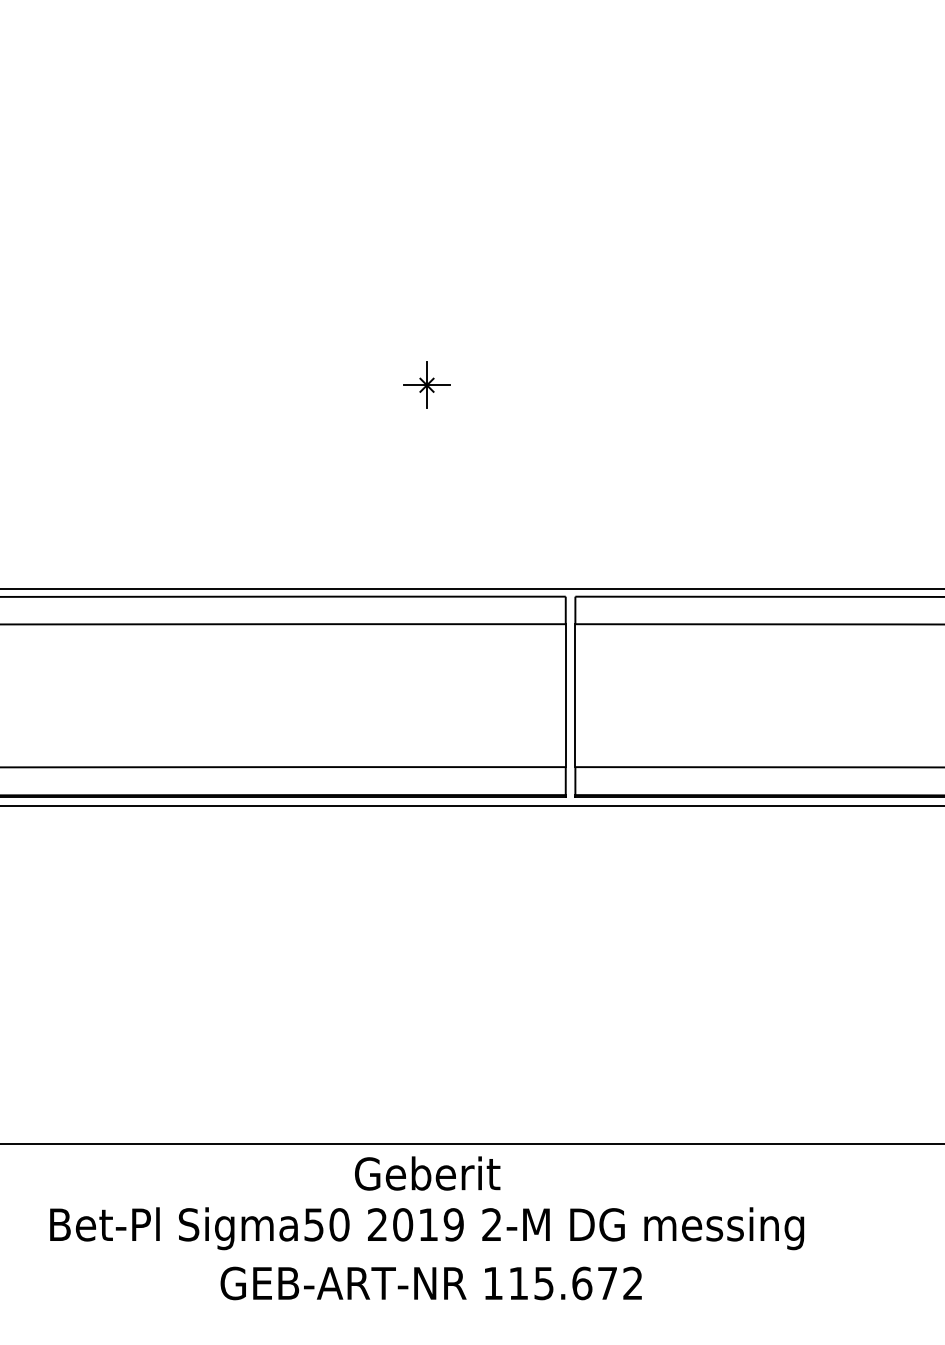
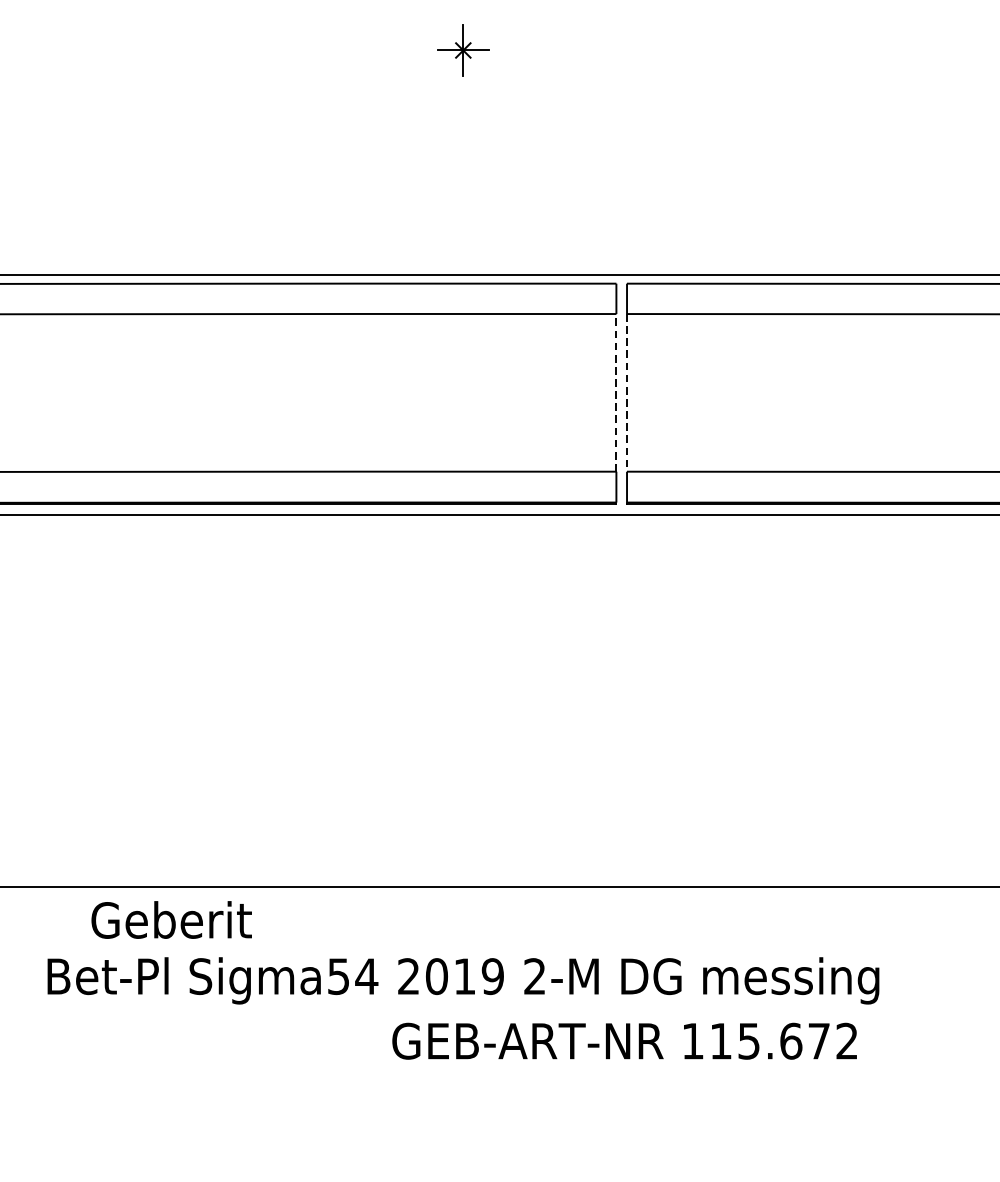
line: (565, 695) -> (616, 392), solid -> dashed
line: (575, 696) -> (627, 393), solid -> dashed
text: (427, 1173) -> (171, 919), moved
text: (338, 1224) -> (365, 976), Sigma50 -> Sigma54
text: (430, 1283) -> (623, 1041), moved

